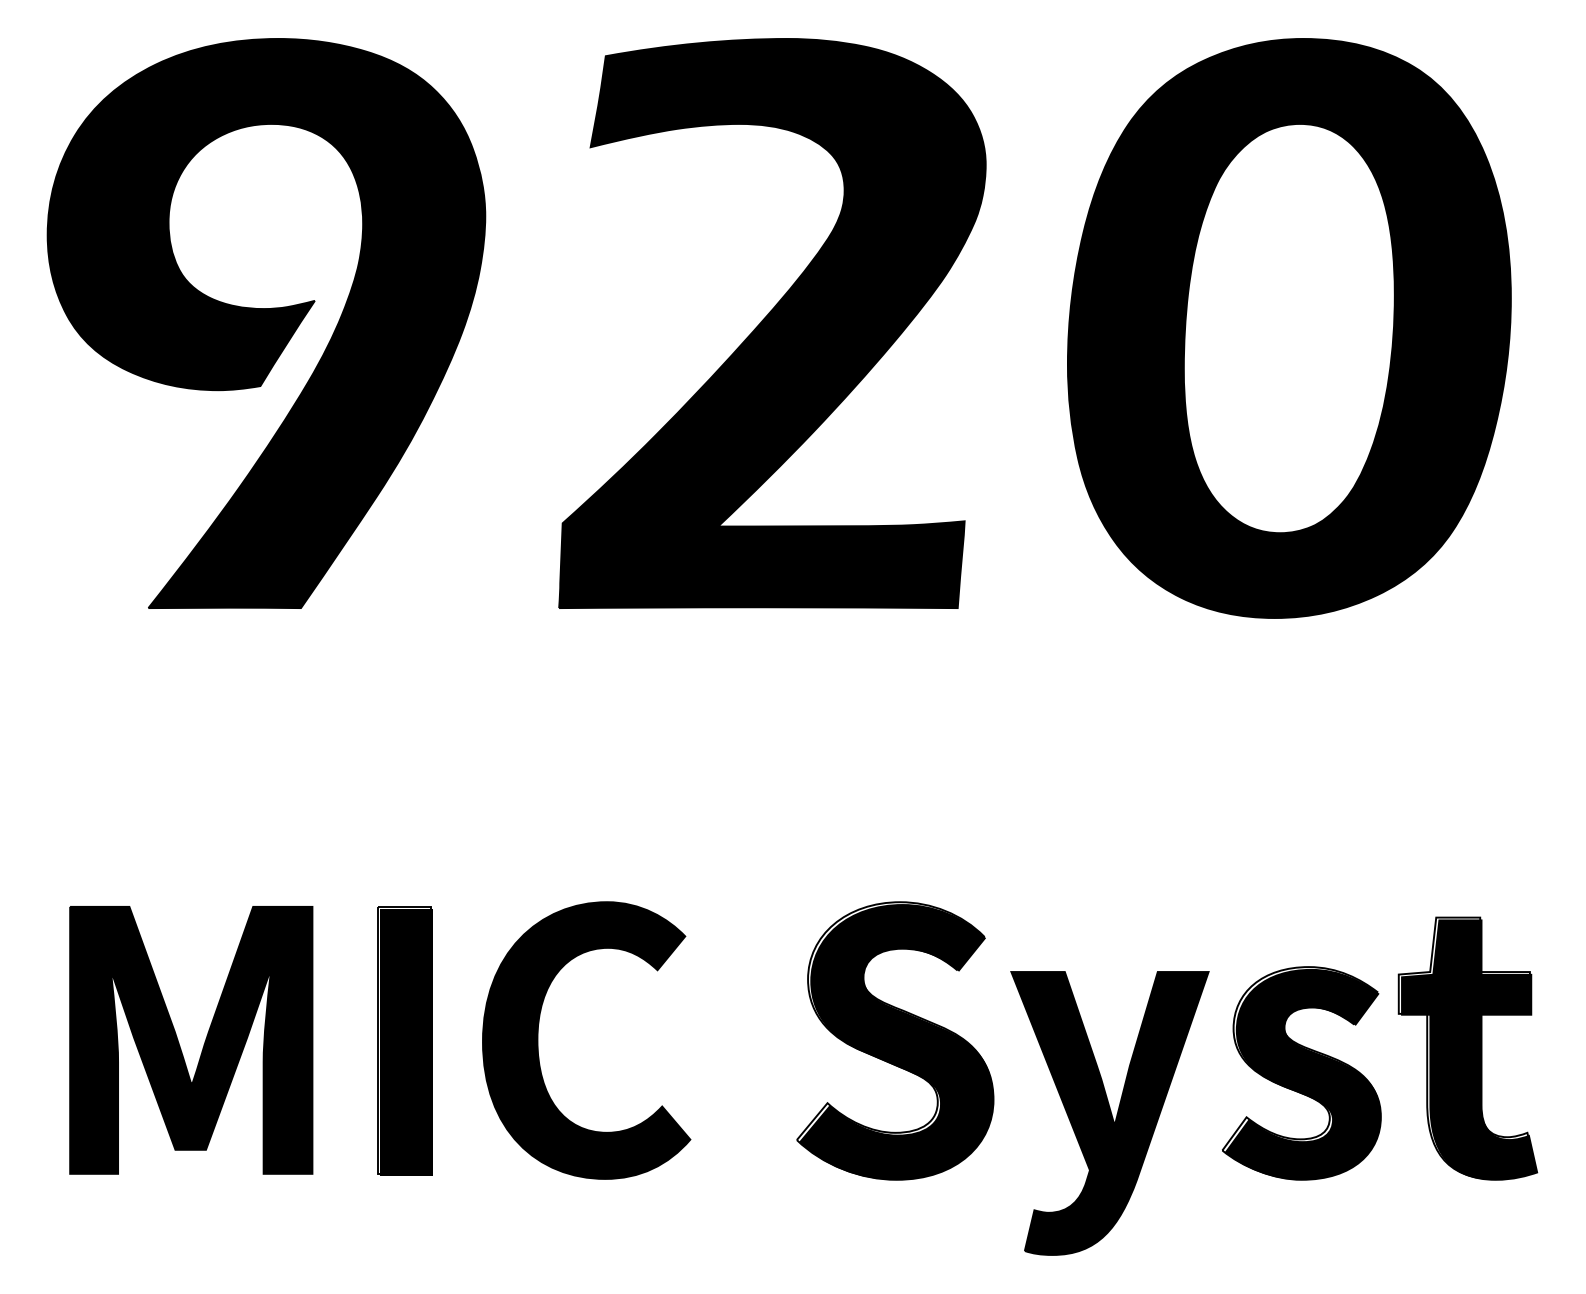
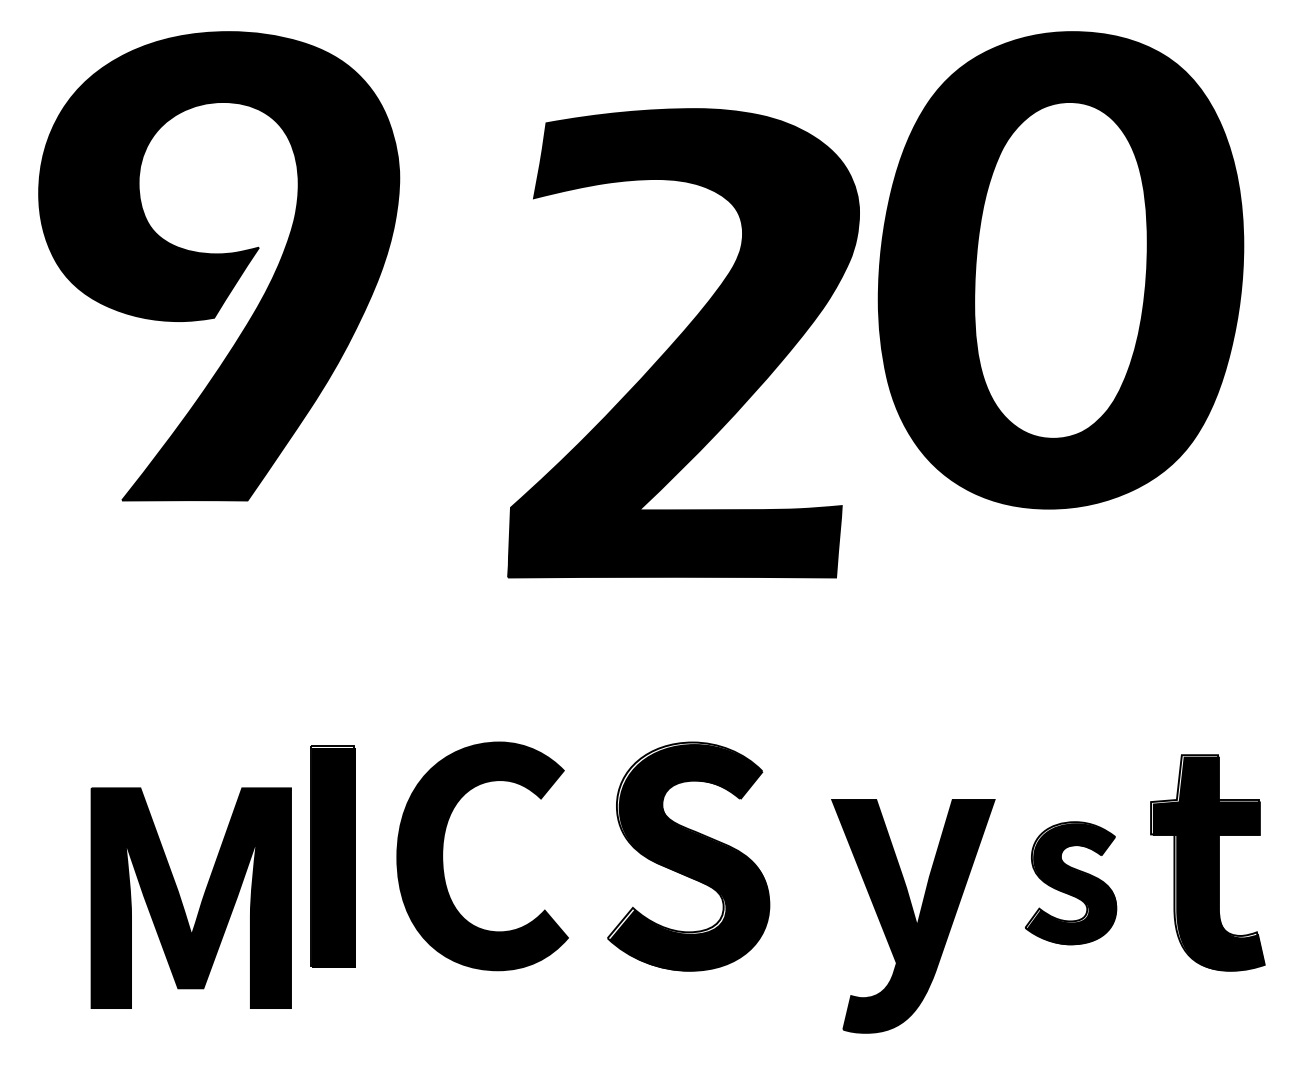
part: (772, 323) -> (683, 343), moved
part: (895, 1040) -> (688, 856), moved
part: (179, 1041) -> (181, 899), moved
part: (1300, 1073) -> (1070, 883), size x0.7

